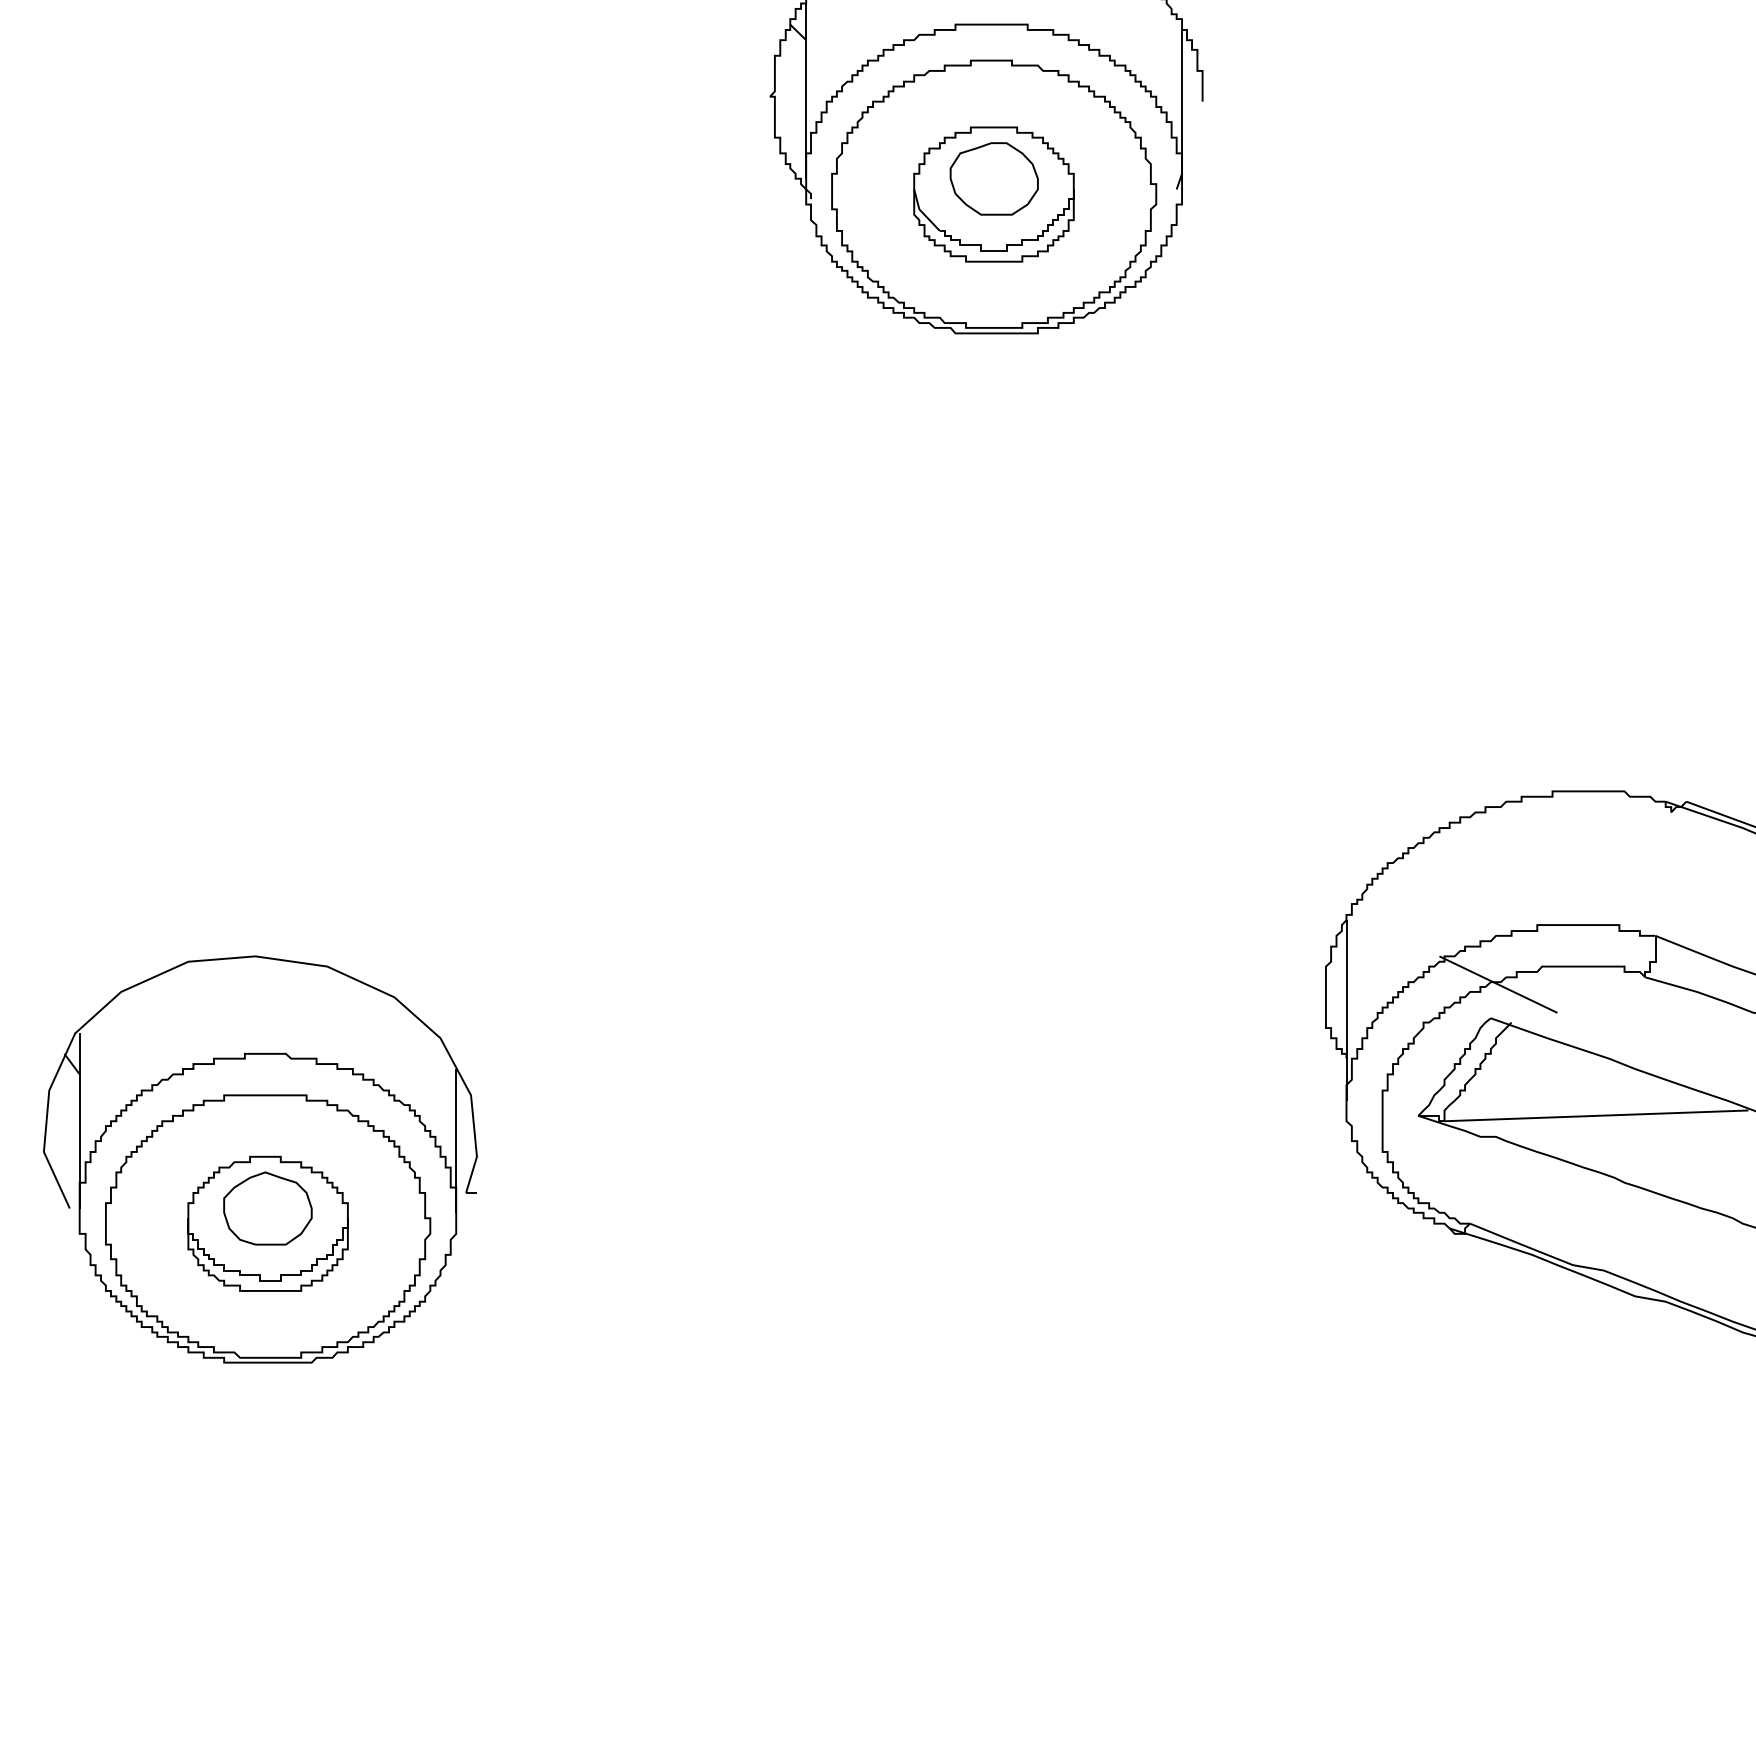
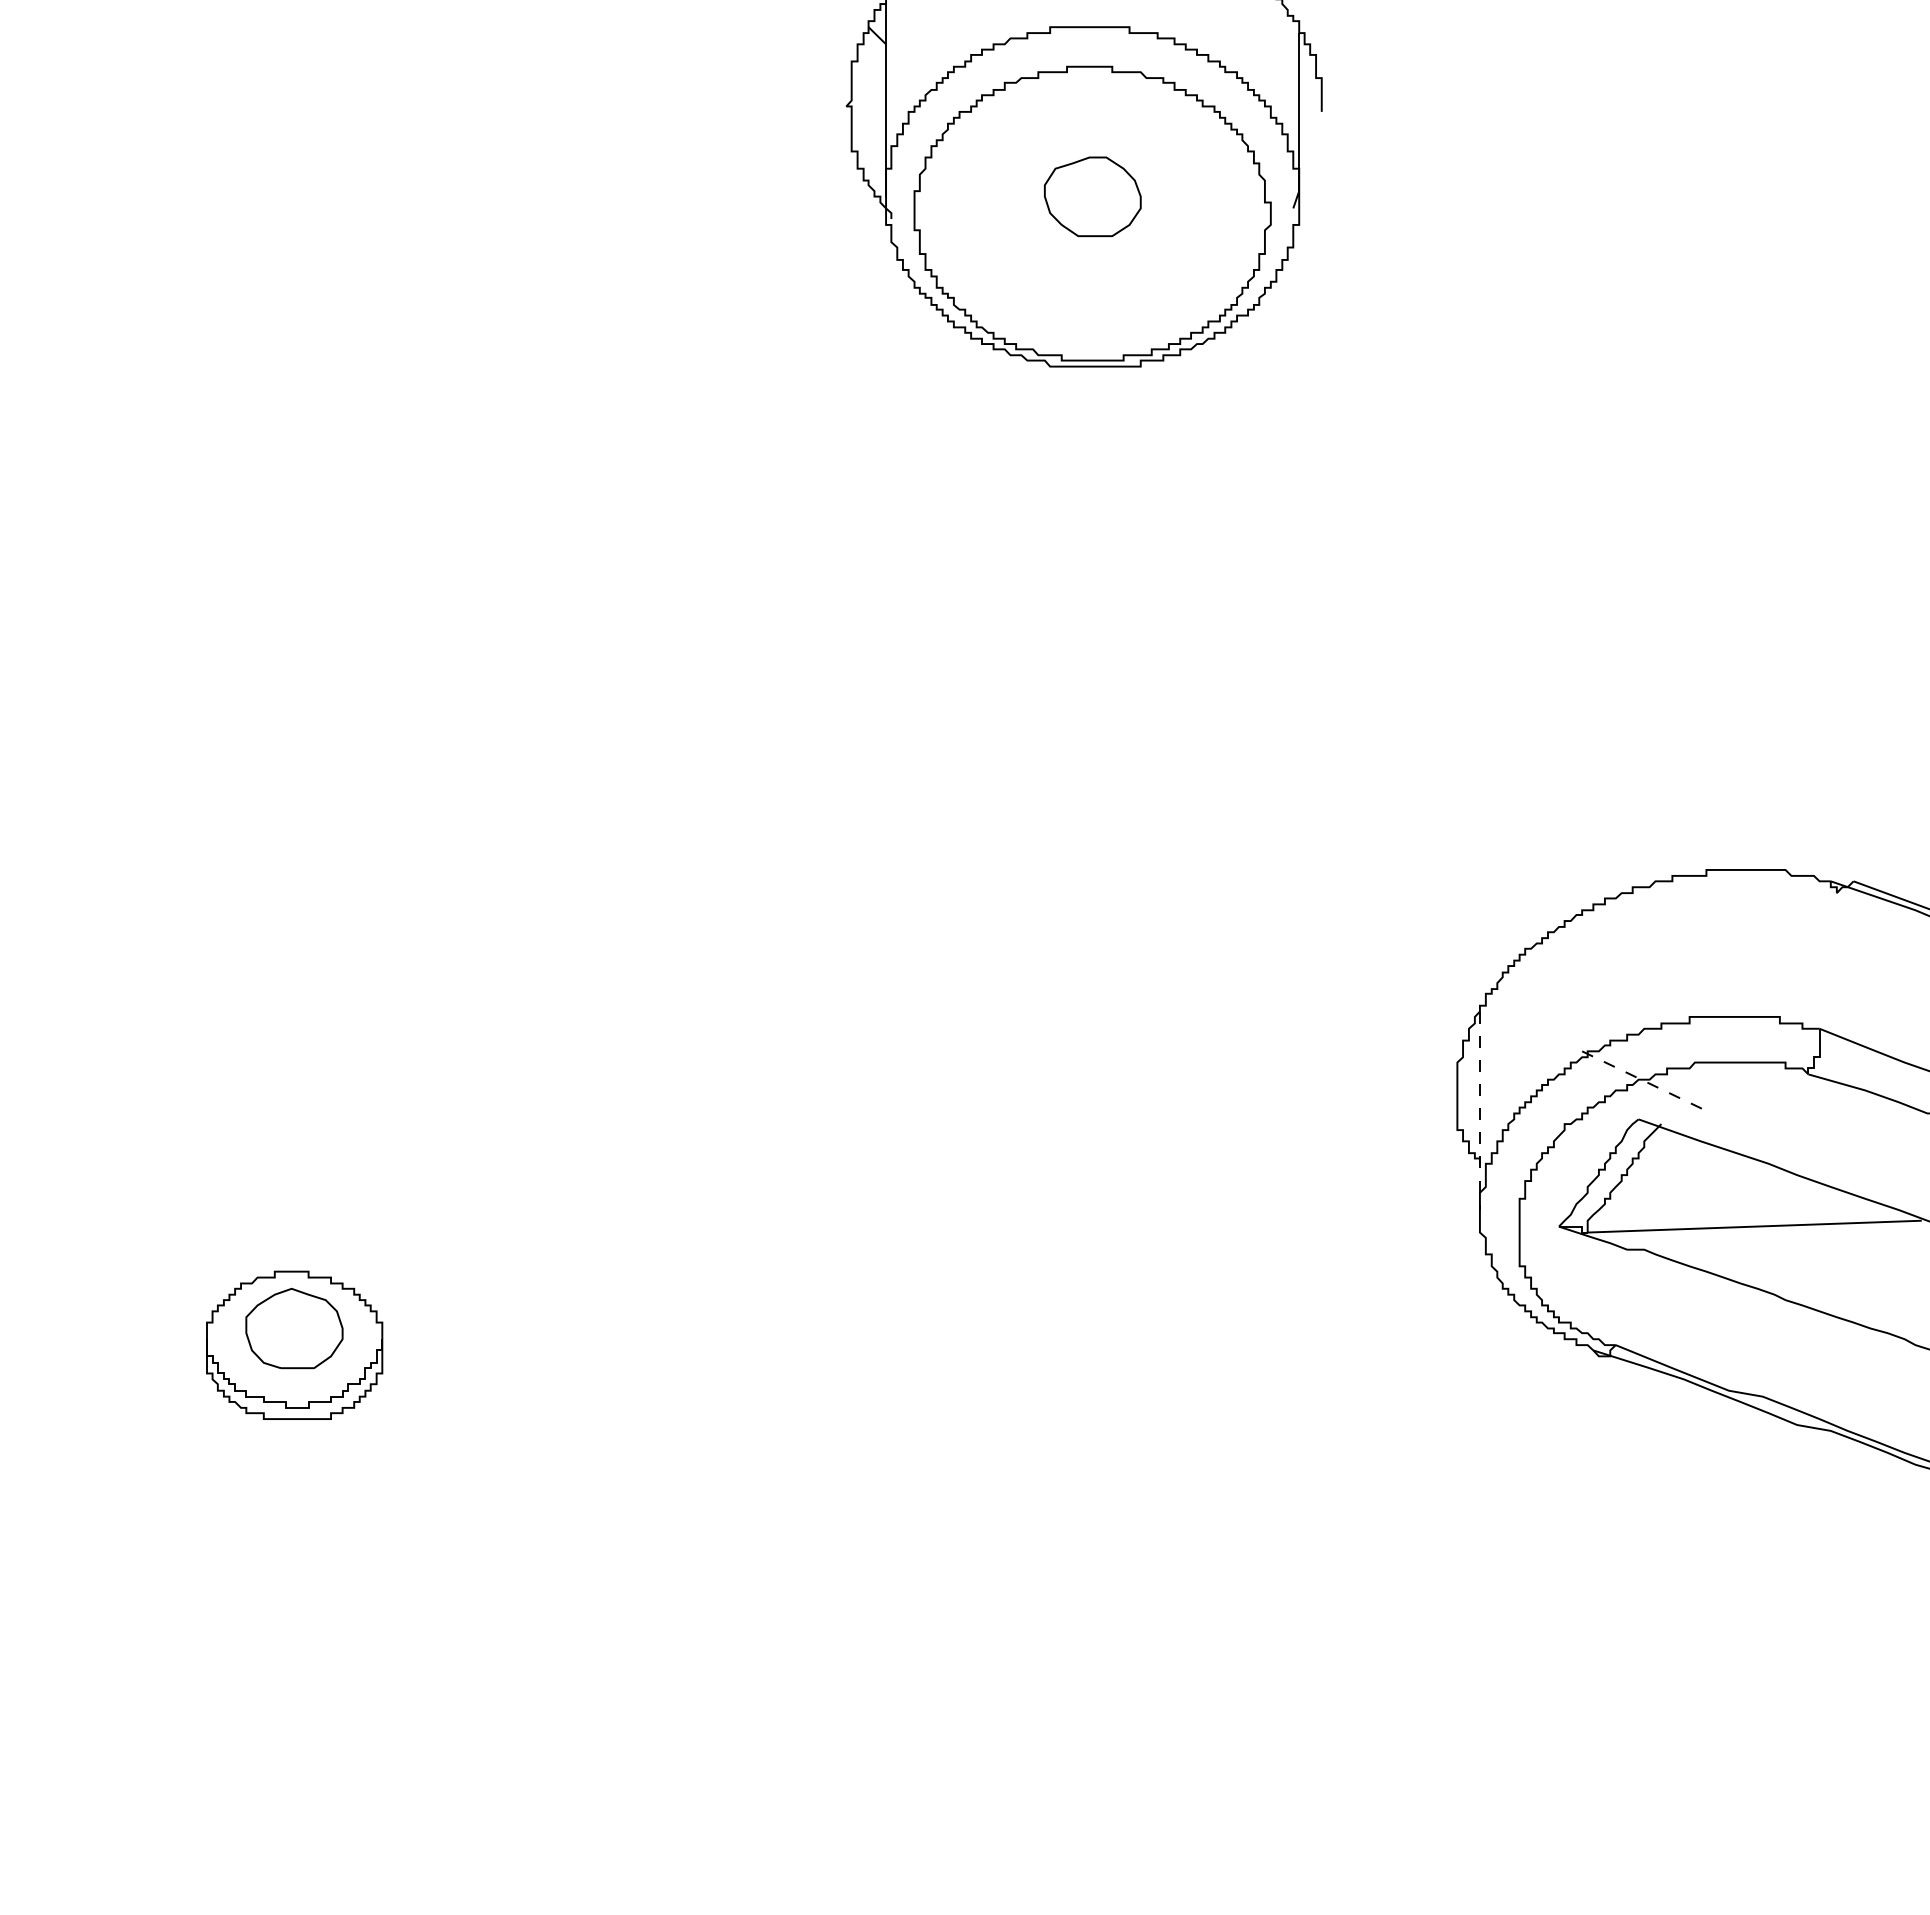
part: (993, 194) -> (1092, 213), removed
line: (1498, 984) -> (1646, 1082), solid -> dashed
line: (1346, 1011) -> (1479, 1111), solid -> dashed
part: (260, 1159) -> (286, 1274), removed

